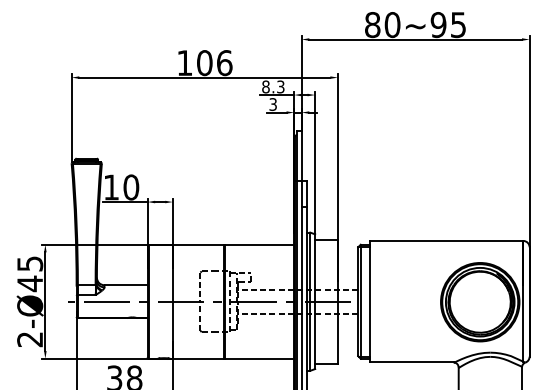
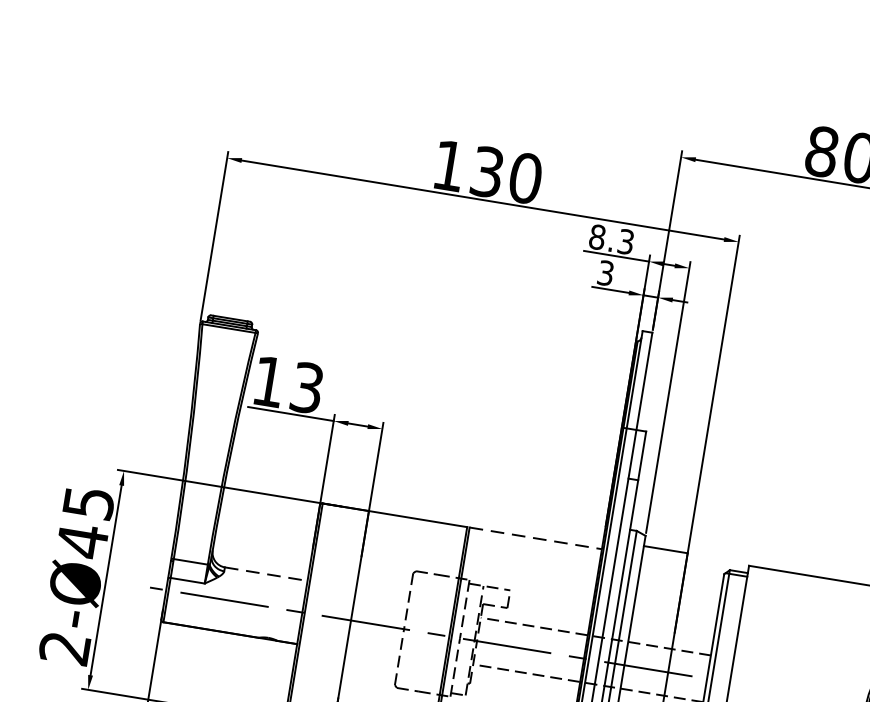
text: (214, 63) -> (505, 175), 106 -> 130
text: (131, 187) -> (307, 388), 10 -> 13
line: (260, 244) -> (537, 538), solid -> dashed
line: (126, 285) -> (267, 574), solid -> dashed

